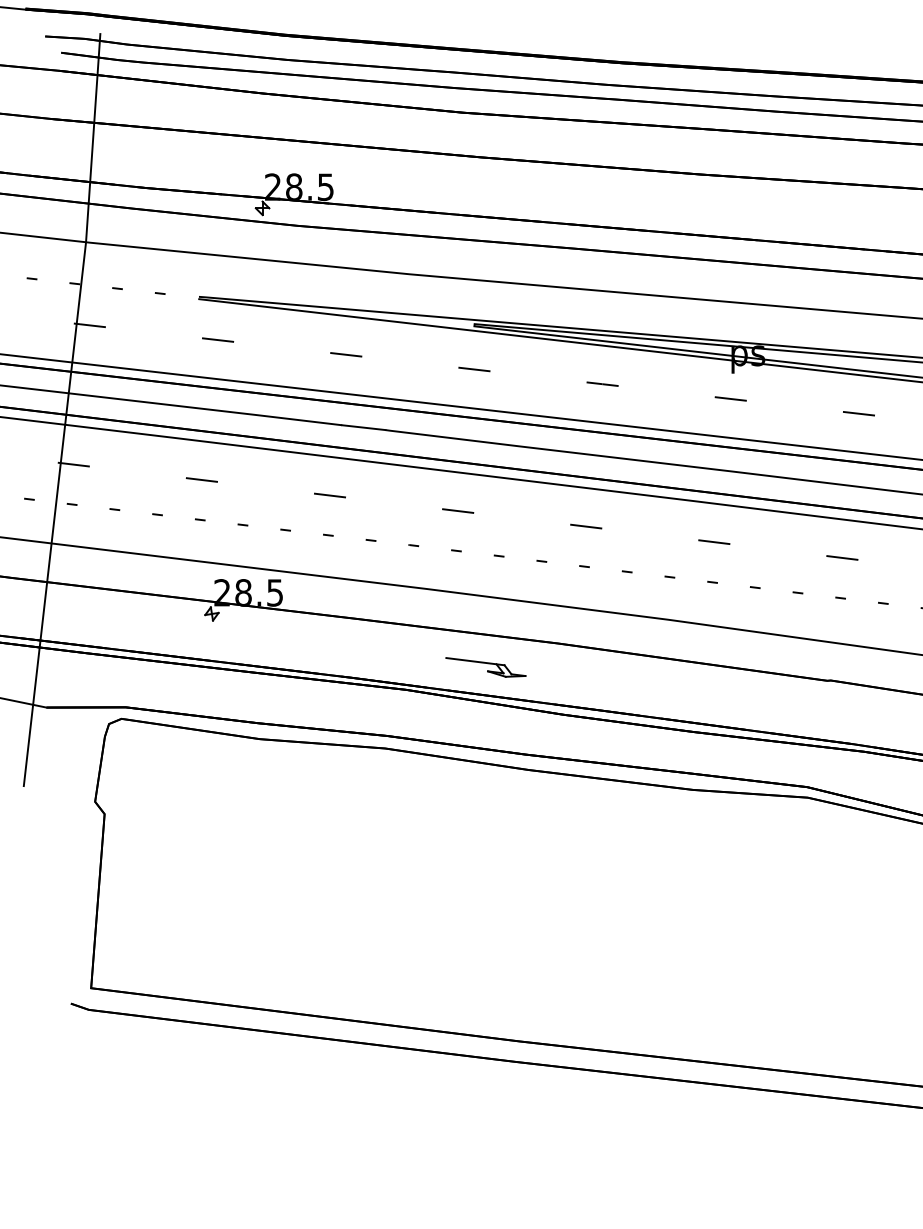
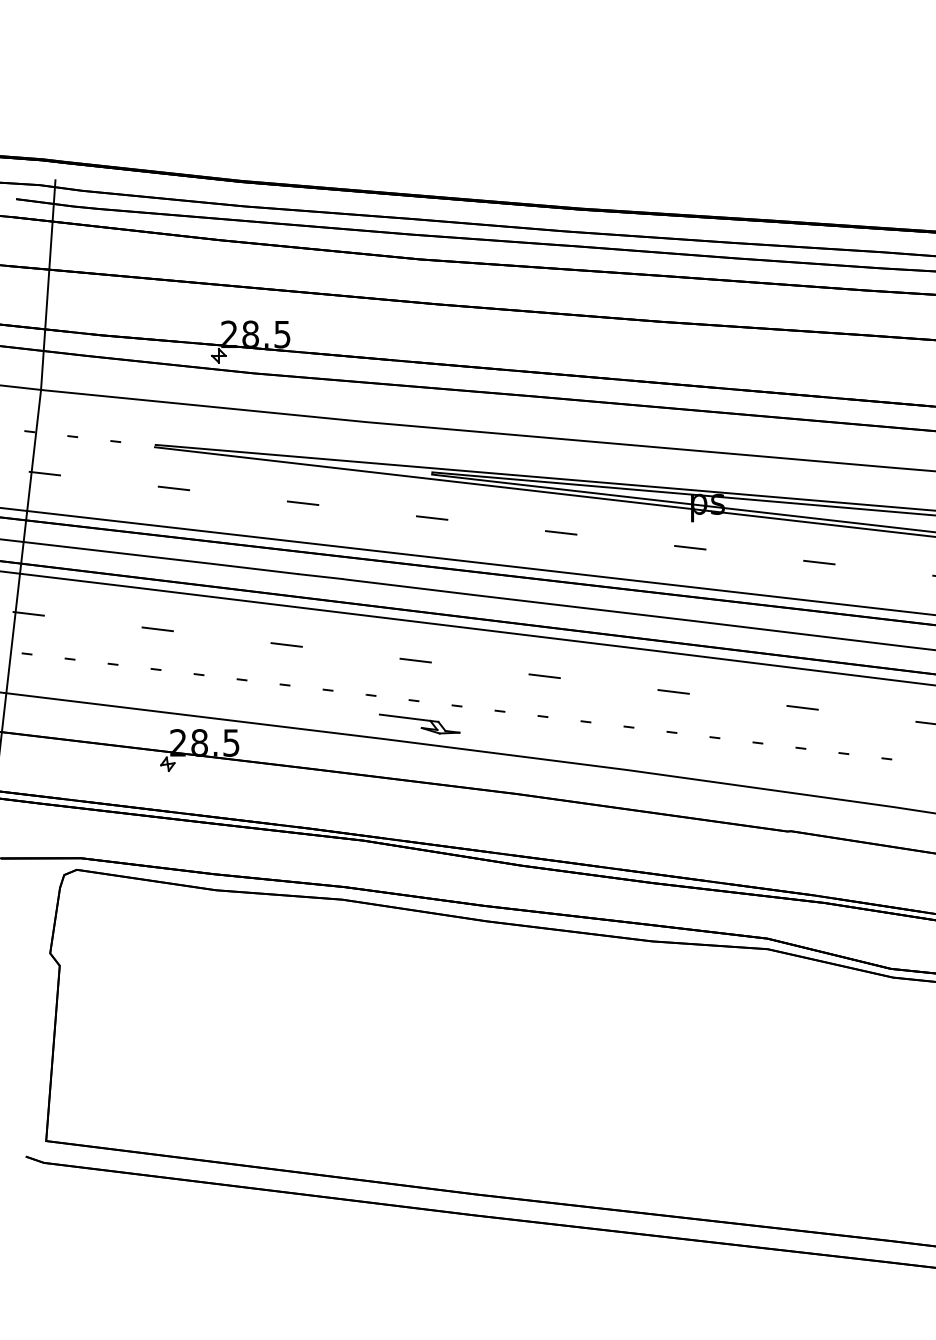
part: (485, 666) -> (419, 723), moved

